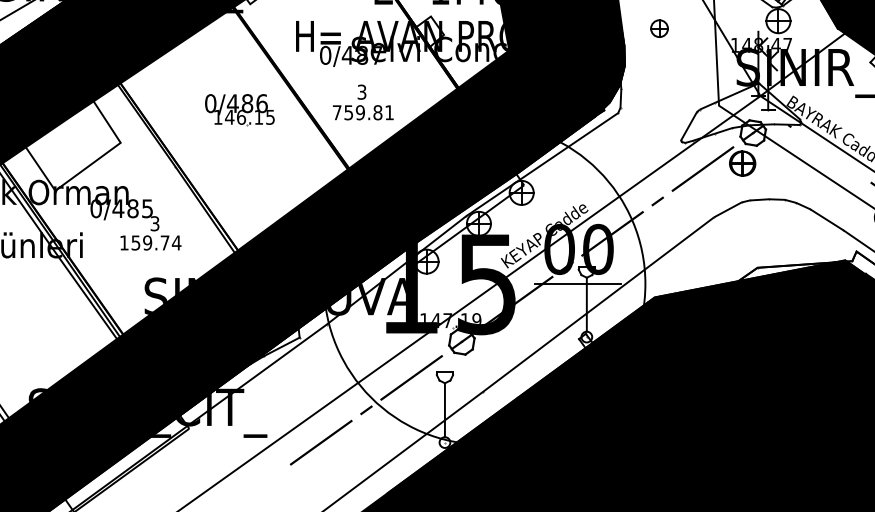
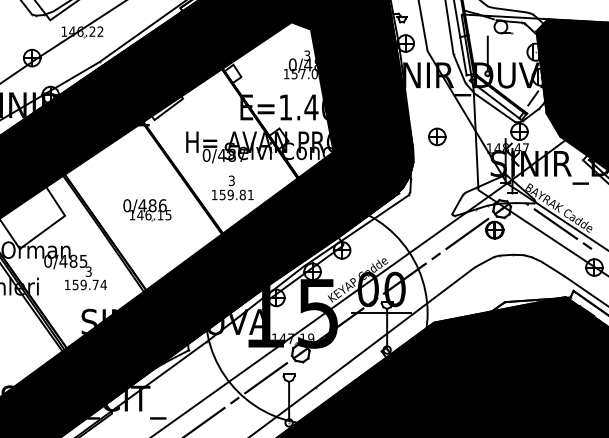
part: (659, 28) -> (437, 136), size x1.43
part: (240, 110) -> (147, 210), moved
text: (336, 111) -> (214, 194), 759.81 -> 159.81
line: (830, 153) -> (555, 223), added

